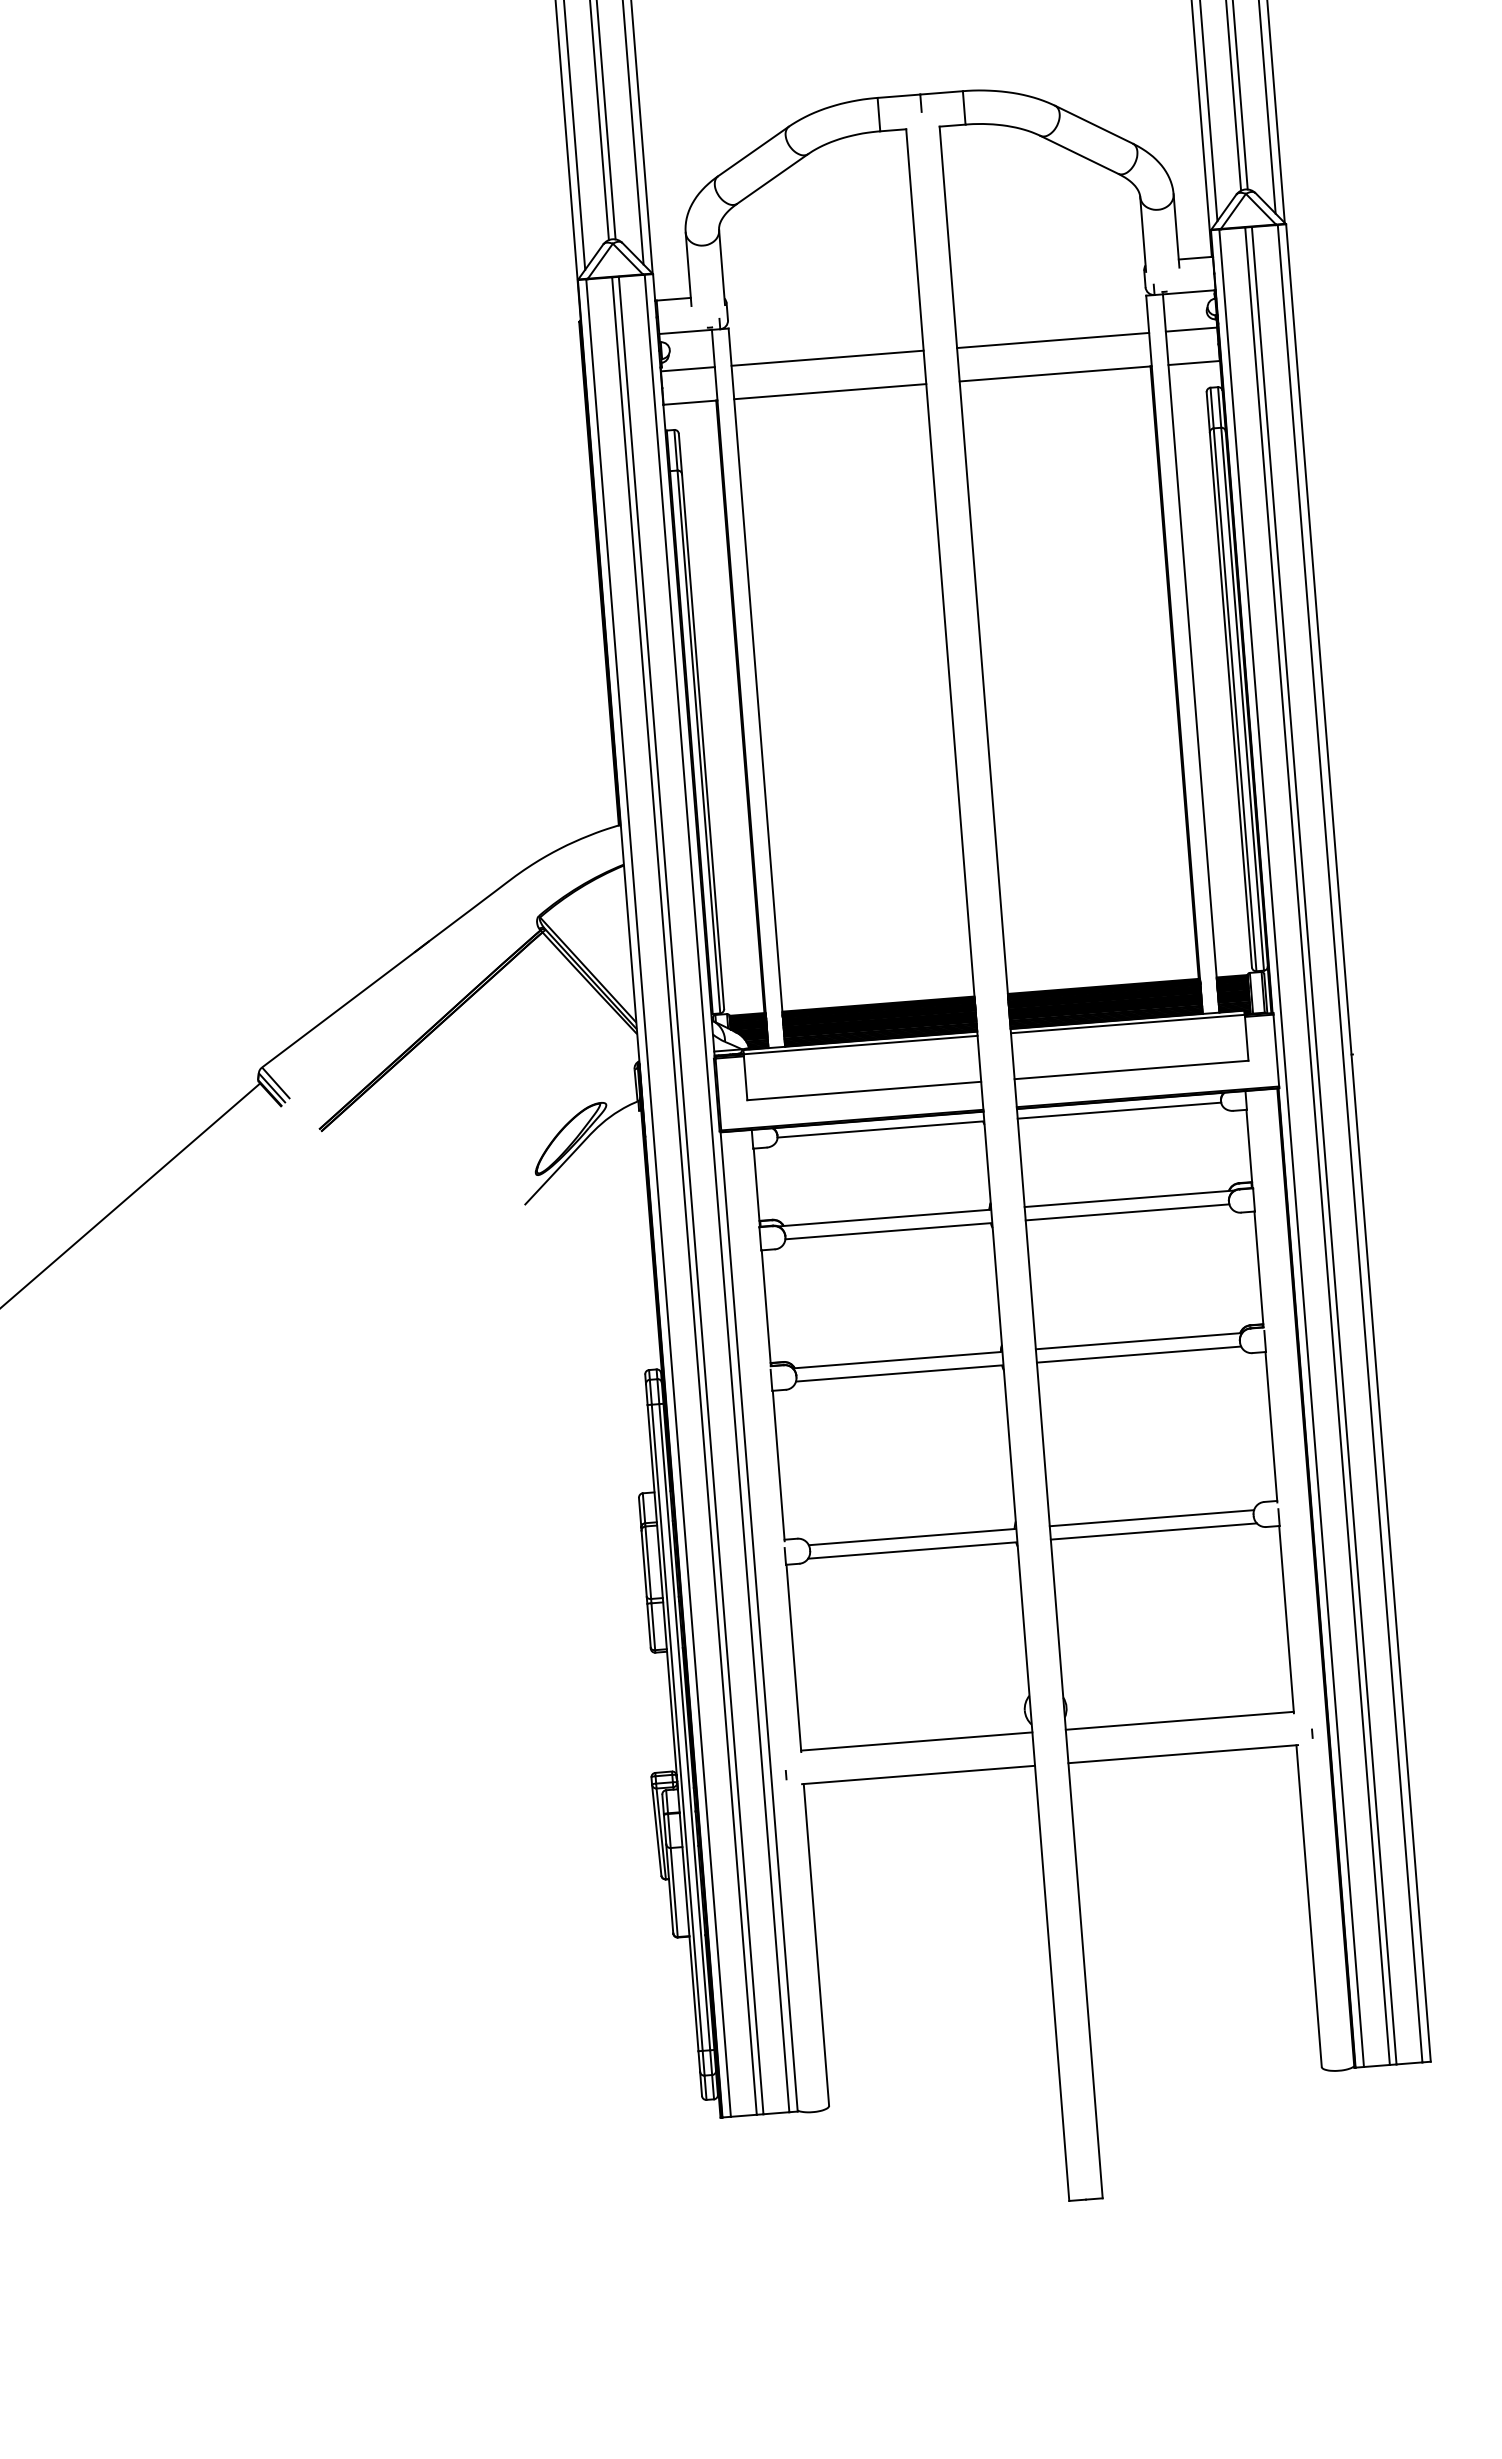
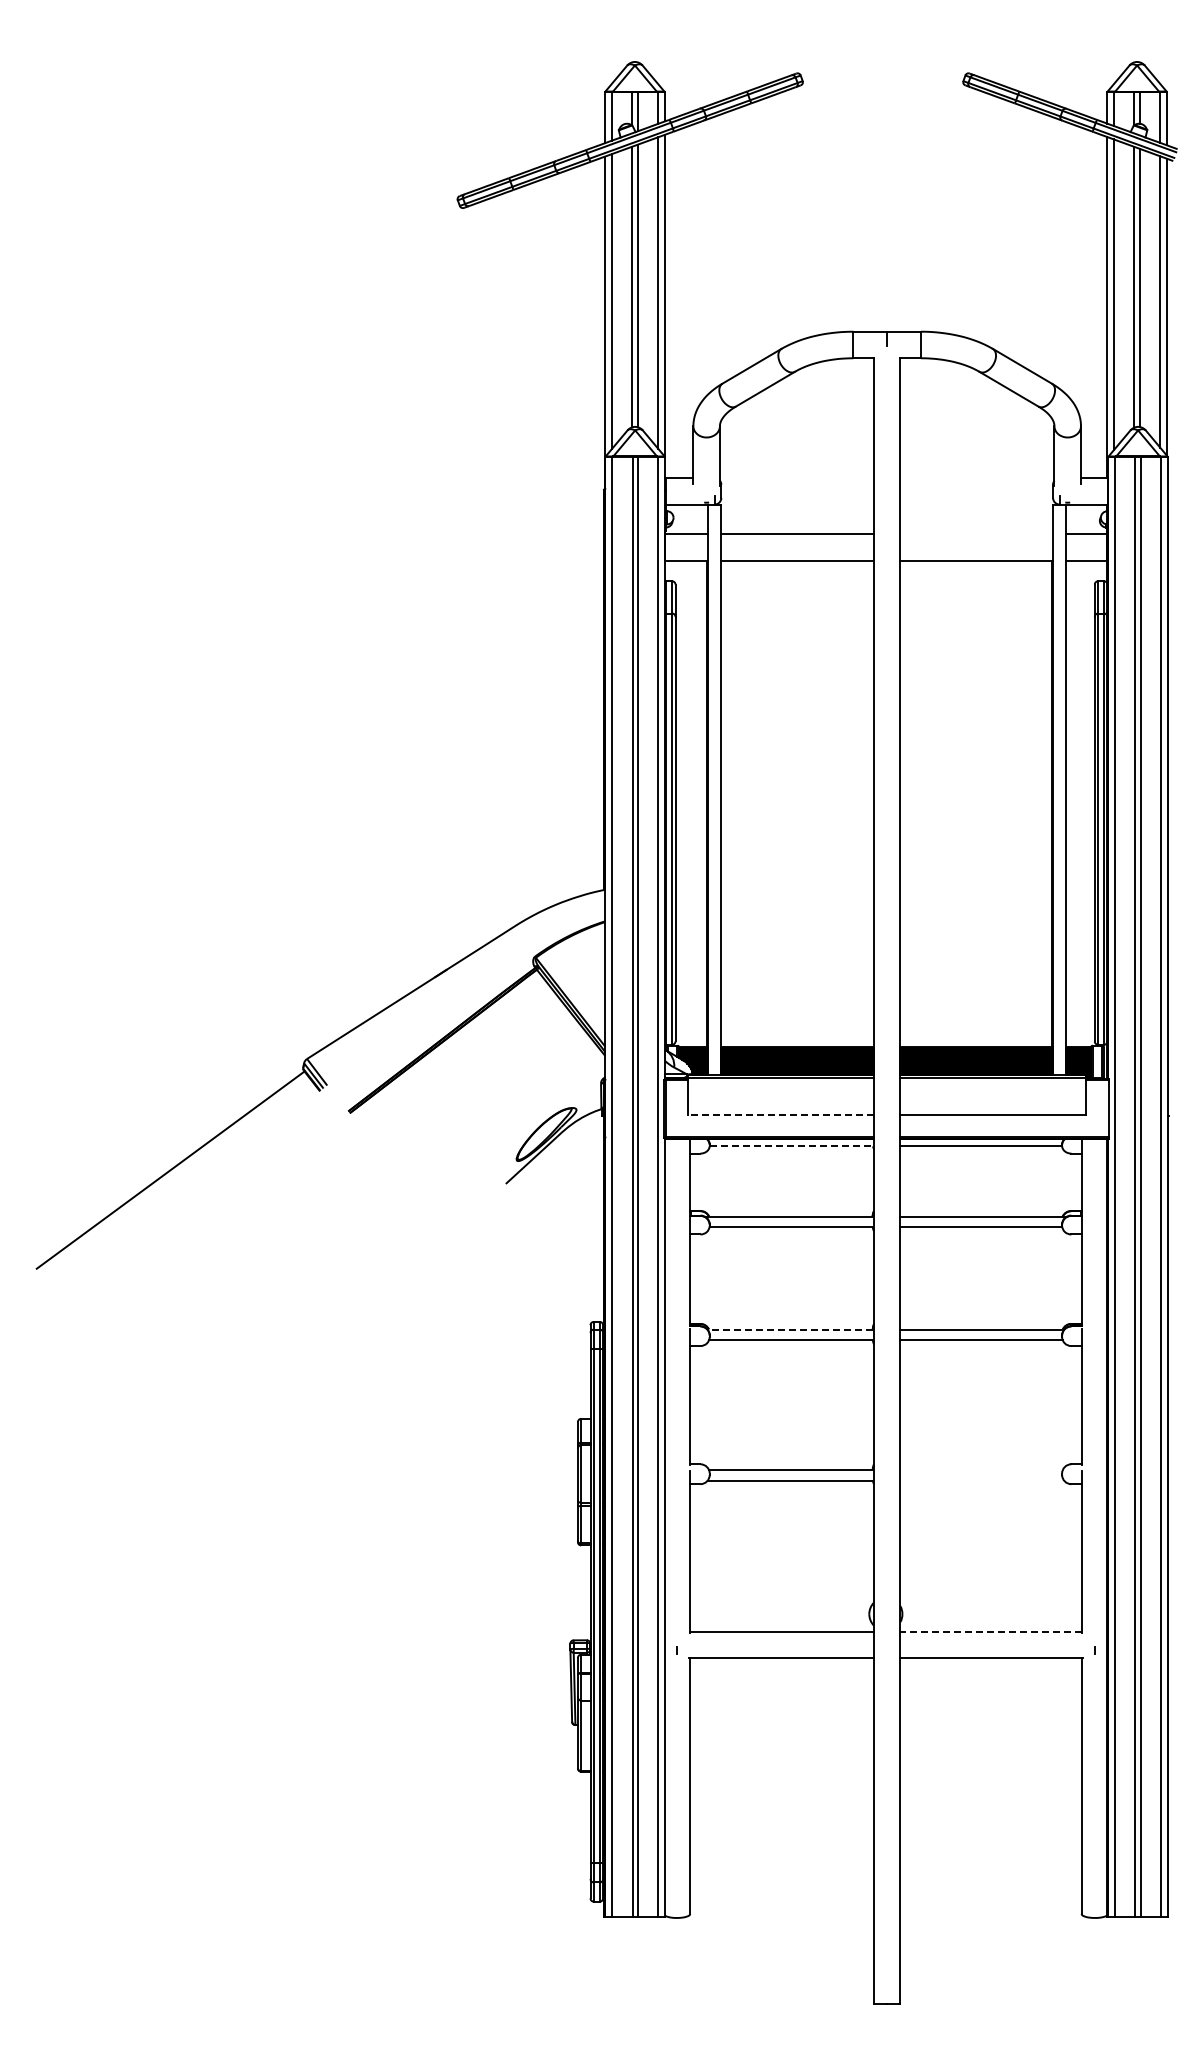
line: (1052, 340) -> (976, 534), removed
line: (864, 1090) -> (781, 1114), solid -> dashed
line: (880, 1129) -> (791, 1146), solid -> dashed
line: (897, 1360) -> (790, 1329), solid -> dashed
line: (1151, 1518) -> (981, 1470), removed
line: (1154, 1531) -> (982, 1480), removed
line: (1180, 1720) -> (991, 1631), solid -> dashed

